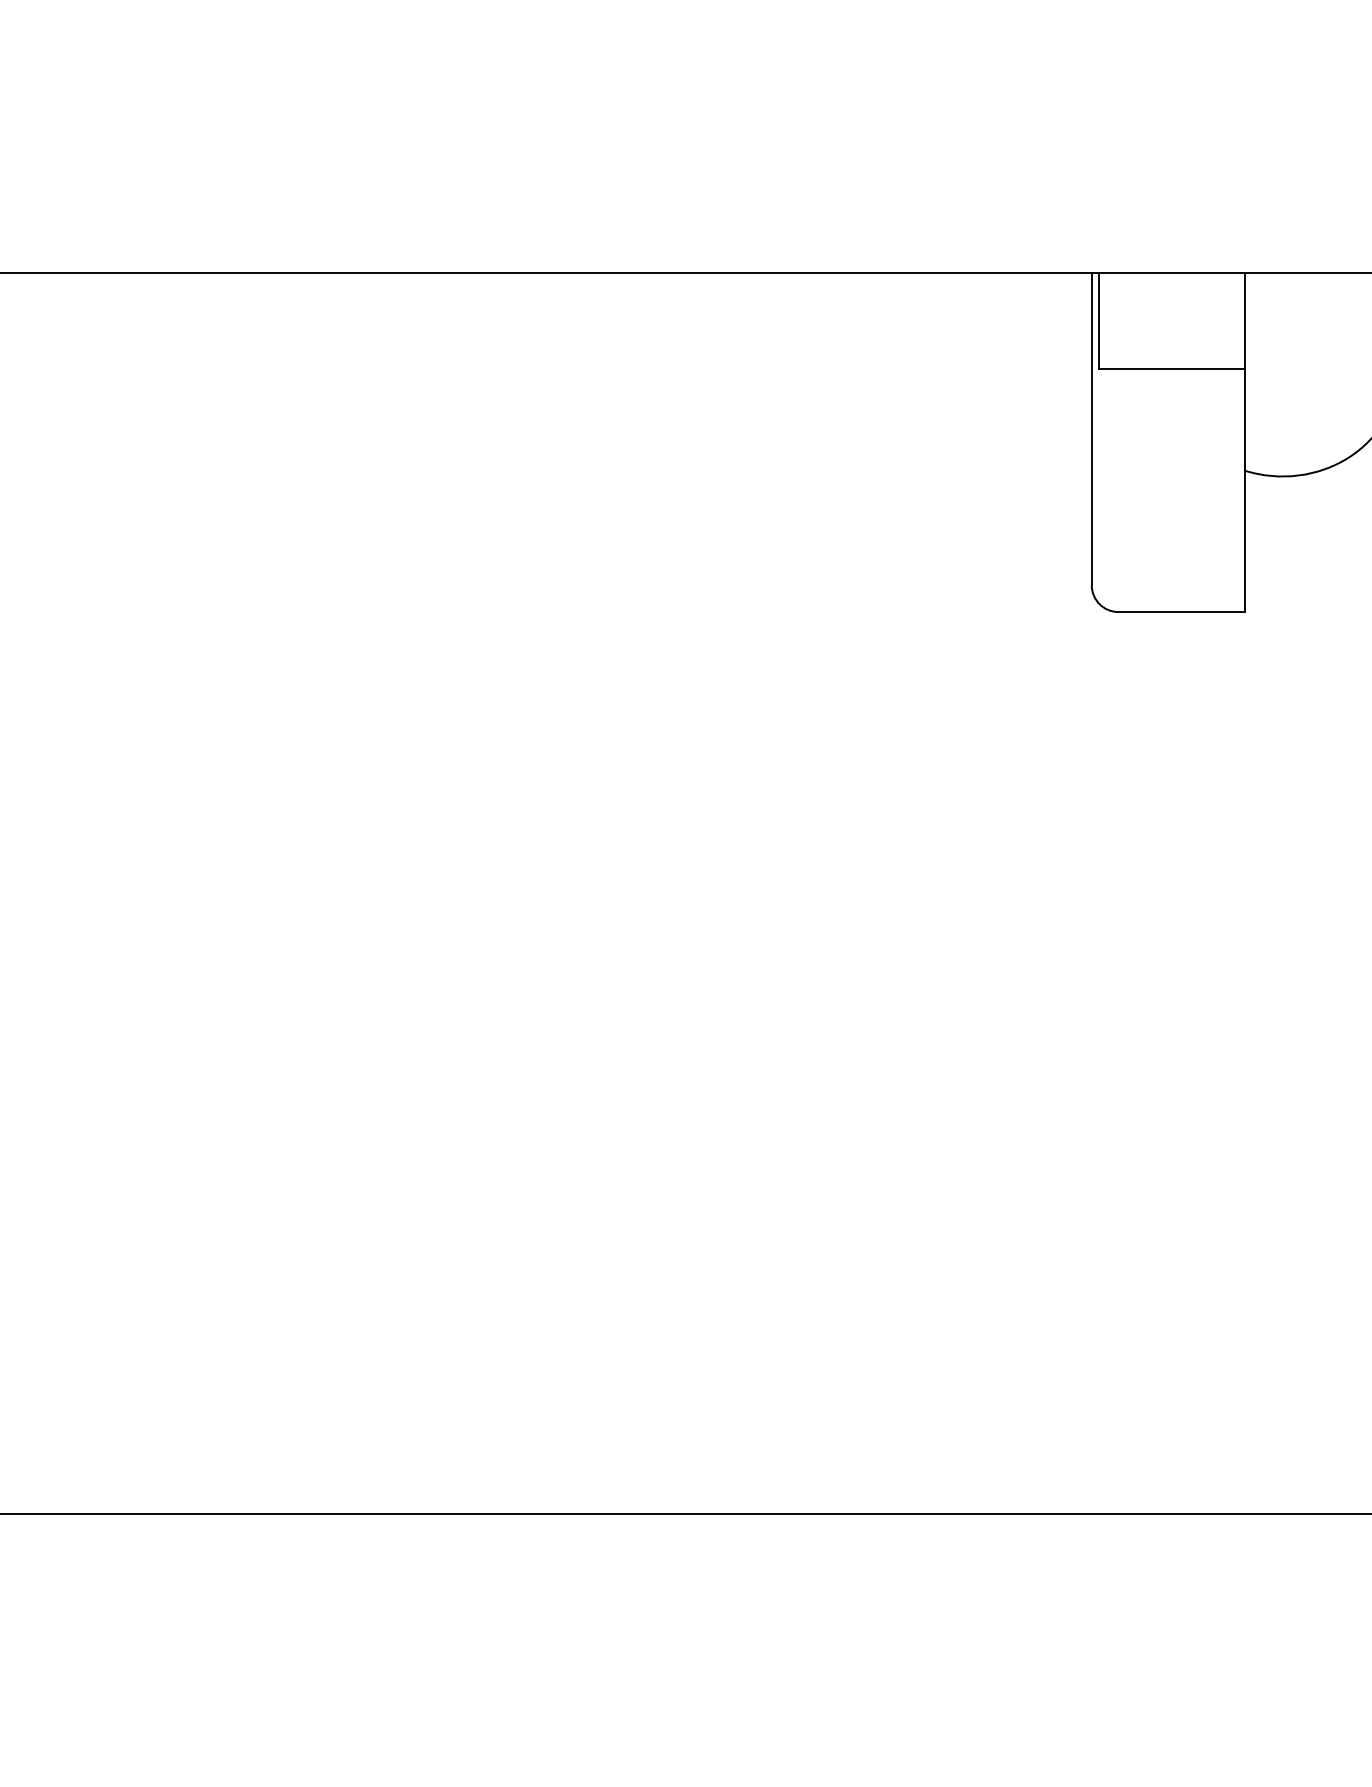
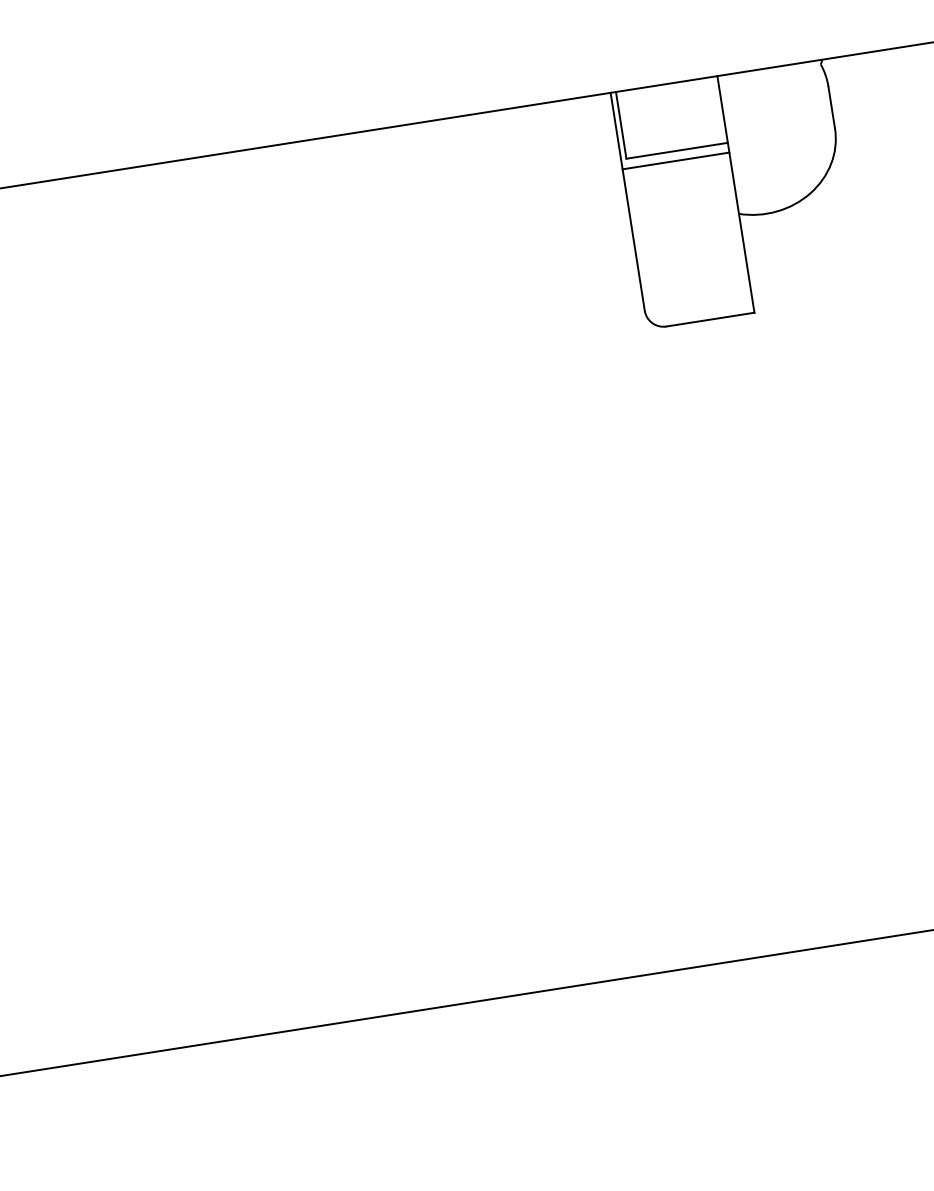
line: (1167, 382) -> (675, 160), added

